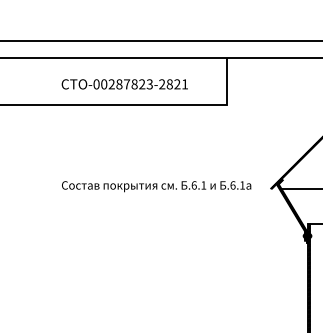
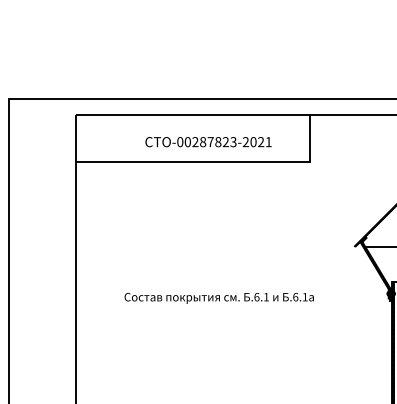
text: (169, 83) -> (253, 141), -00287823-2821 -> -00287823-2021
text: (155, 185) -> (218, 297), moved

